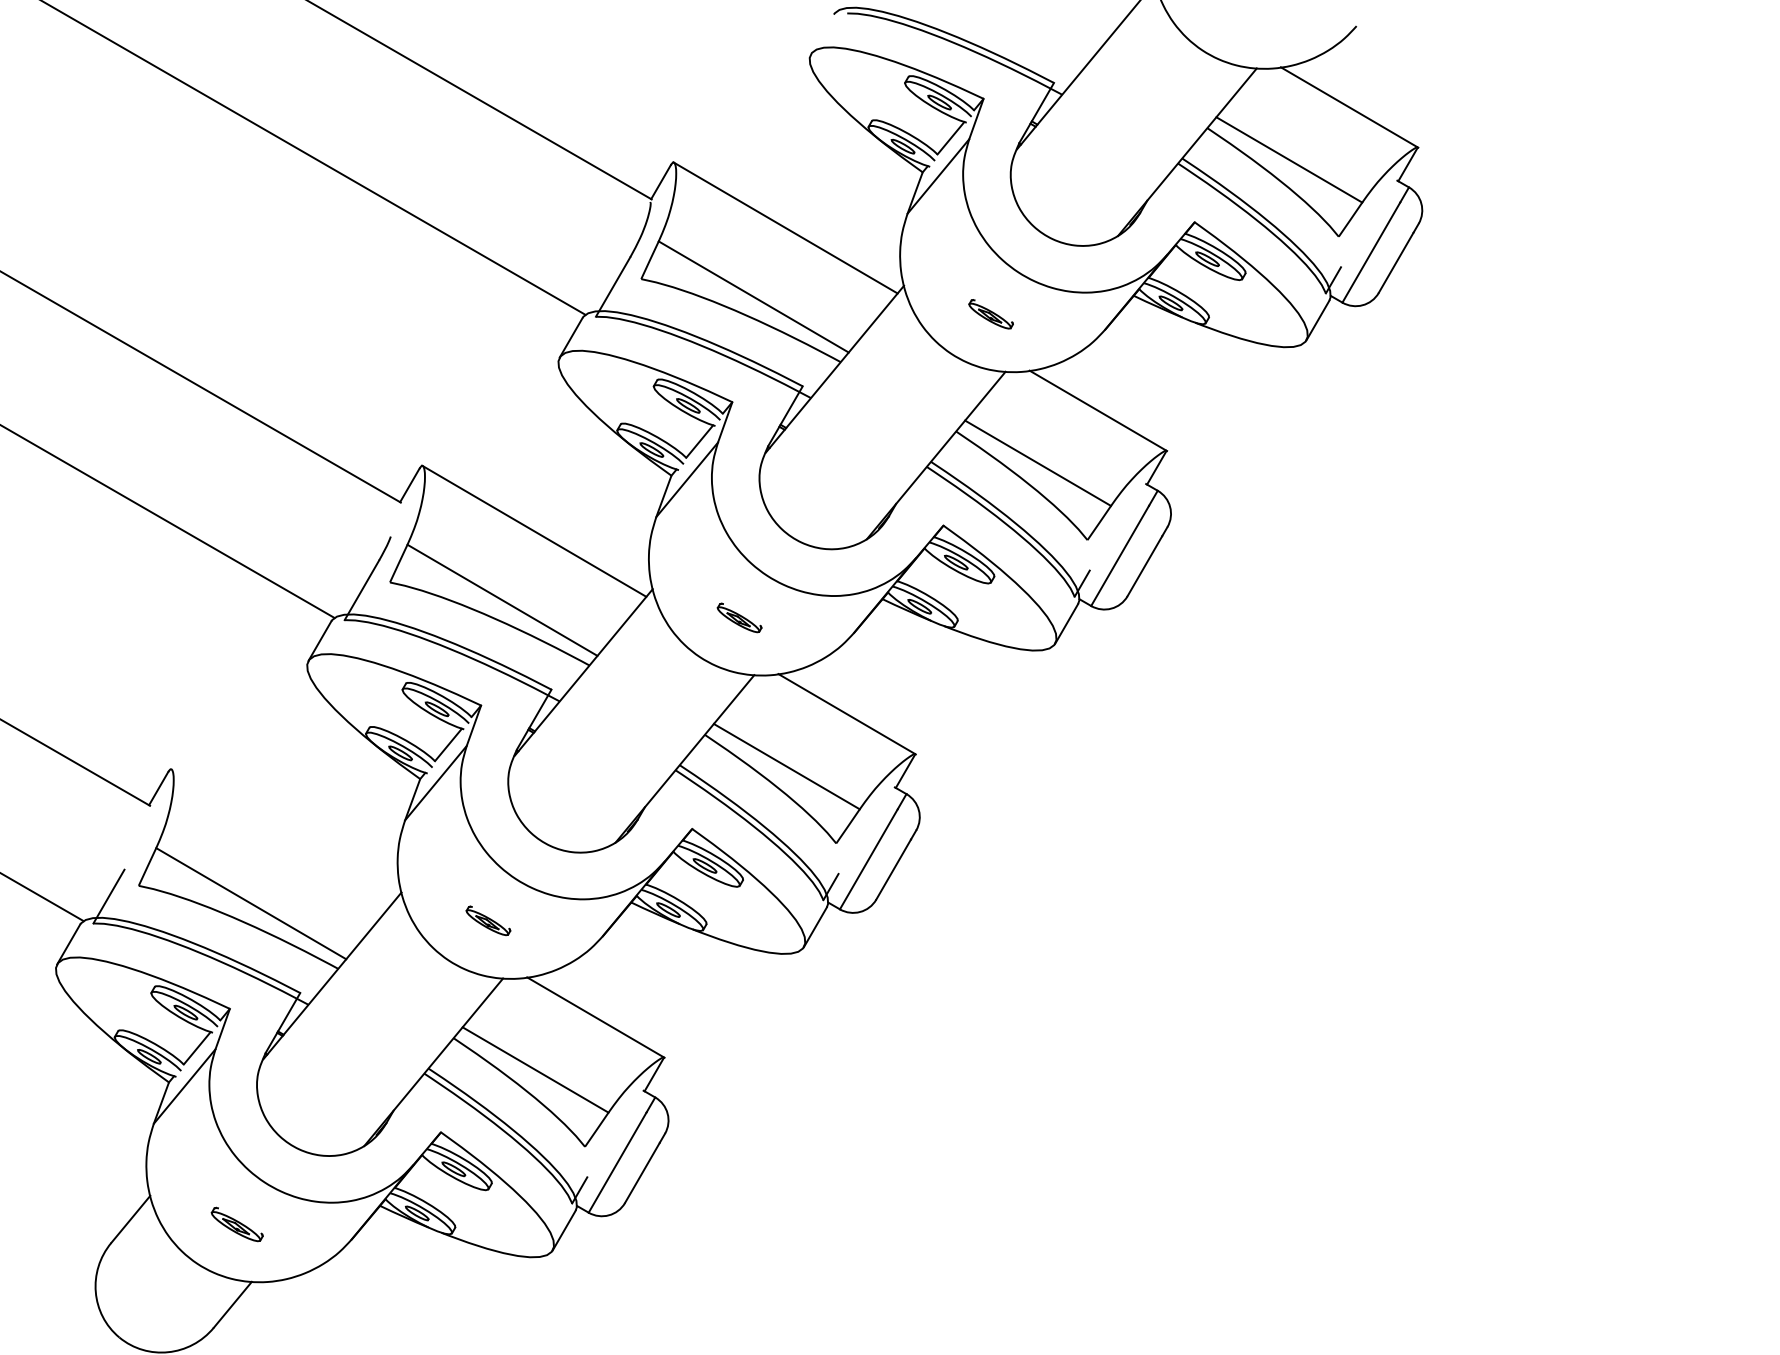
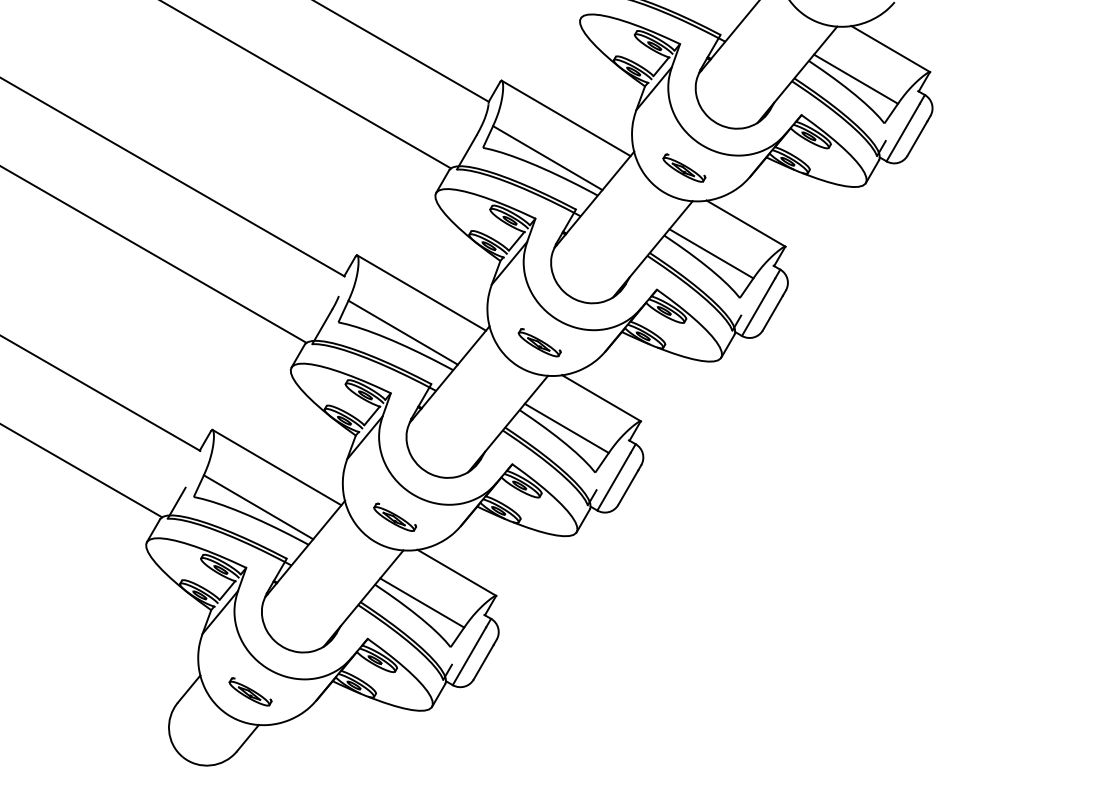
part: (991, 313) -> (684, 167), size x1.67
part: (739, 617) -> (539, 342), size x1.67
line: (282, 834) -> (276, 467), added
part: (487, 919) -> (394, 516), size x1.67
part: (237, 1223) -> (250, 691), size x1.43

